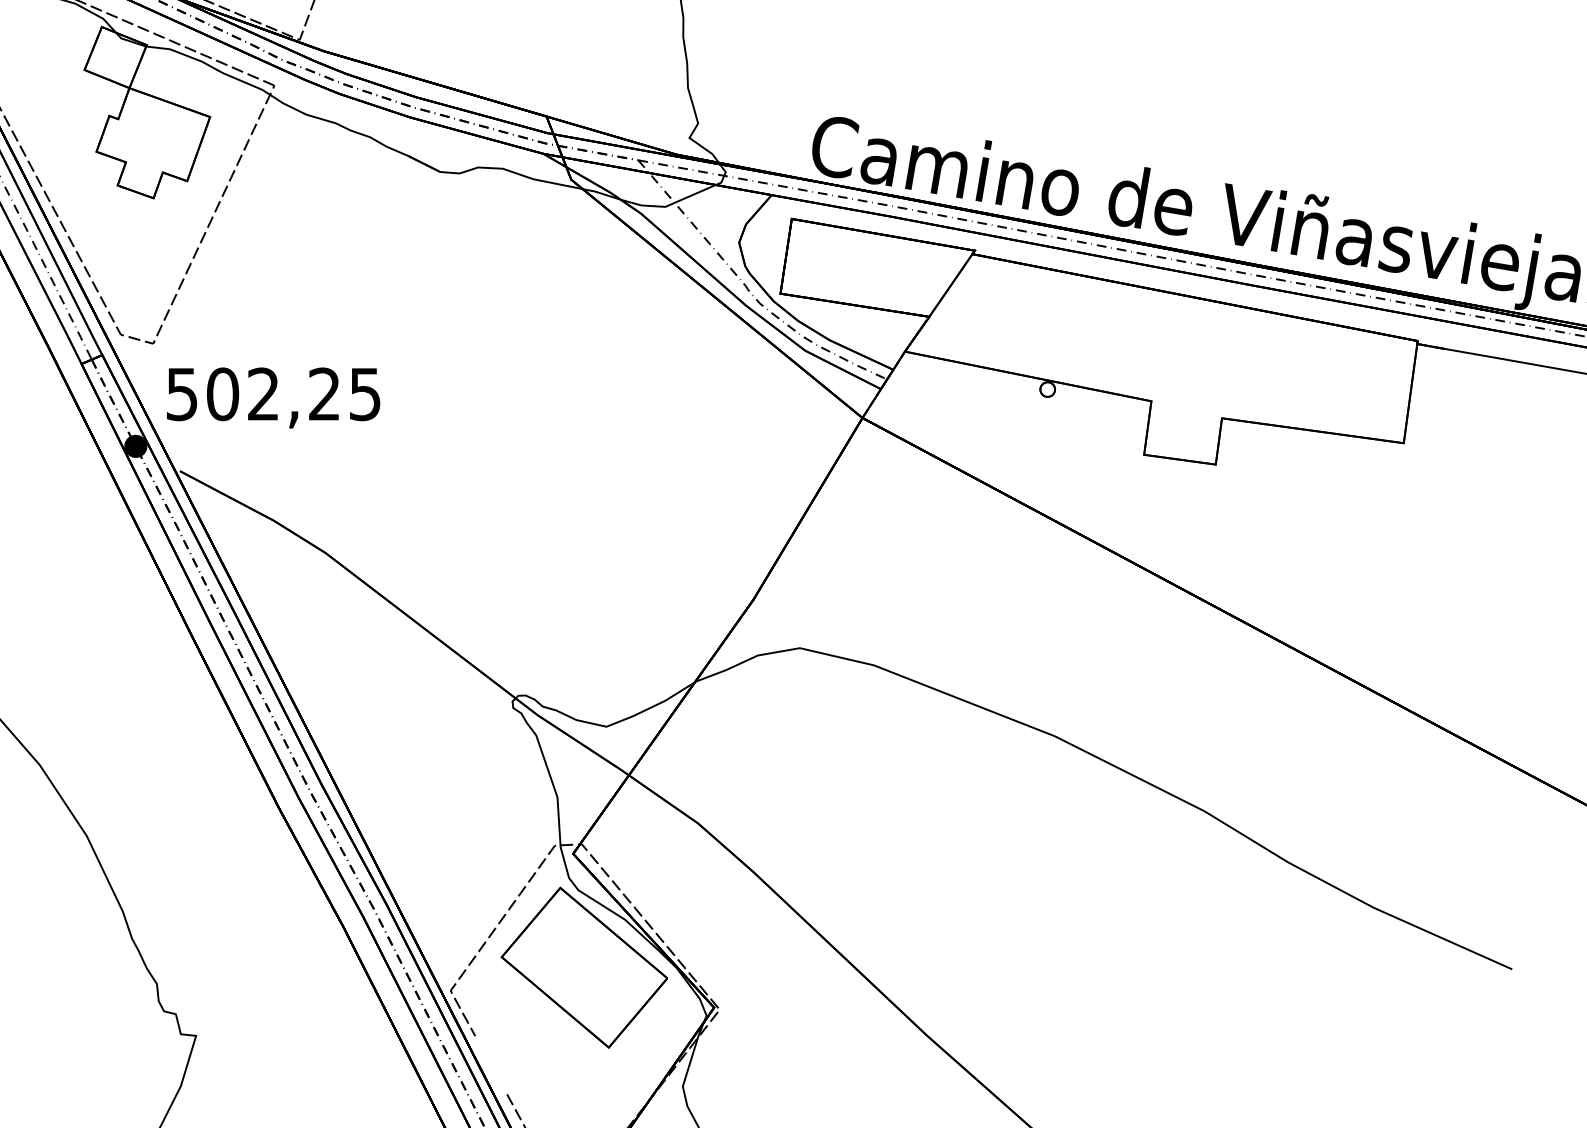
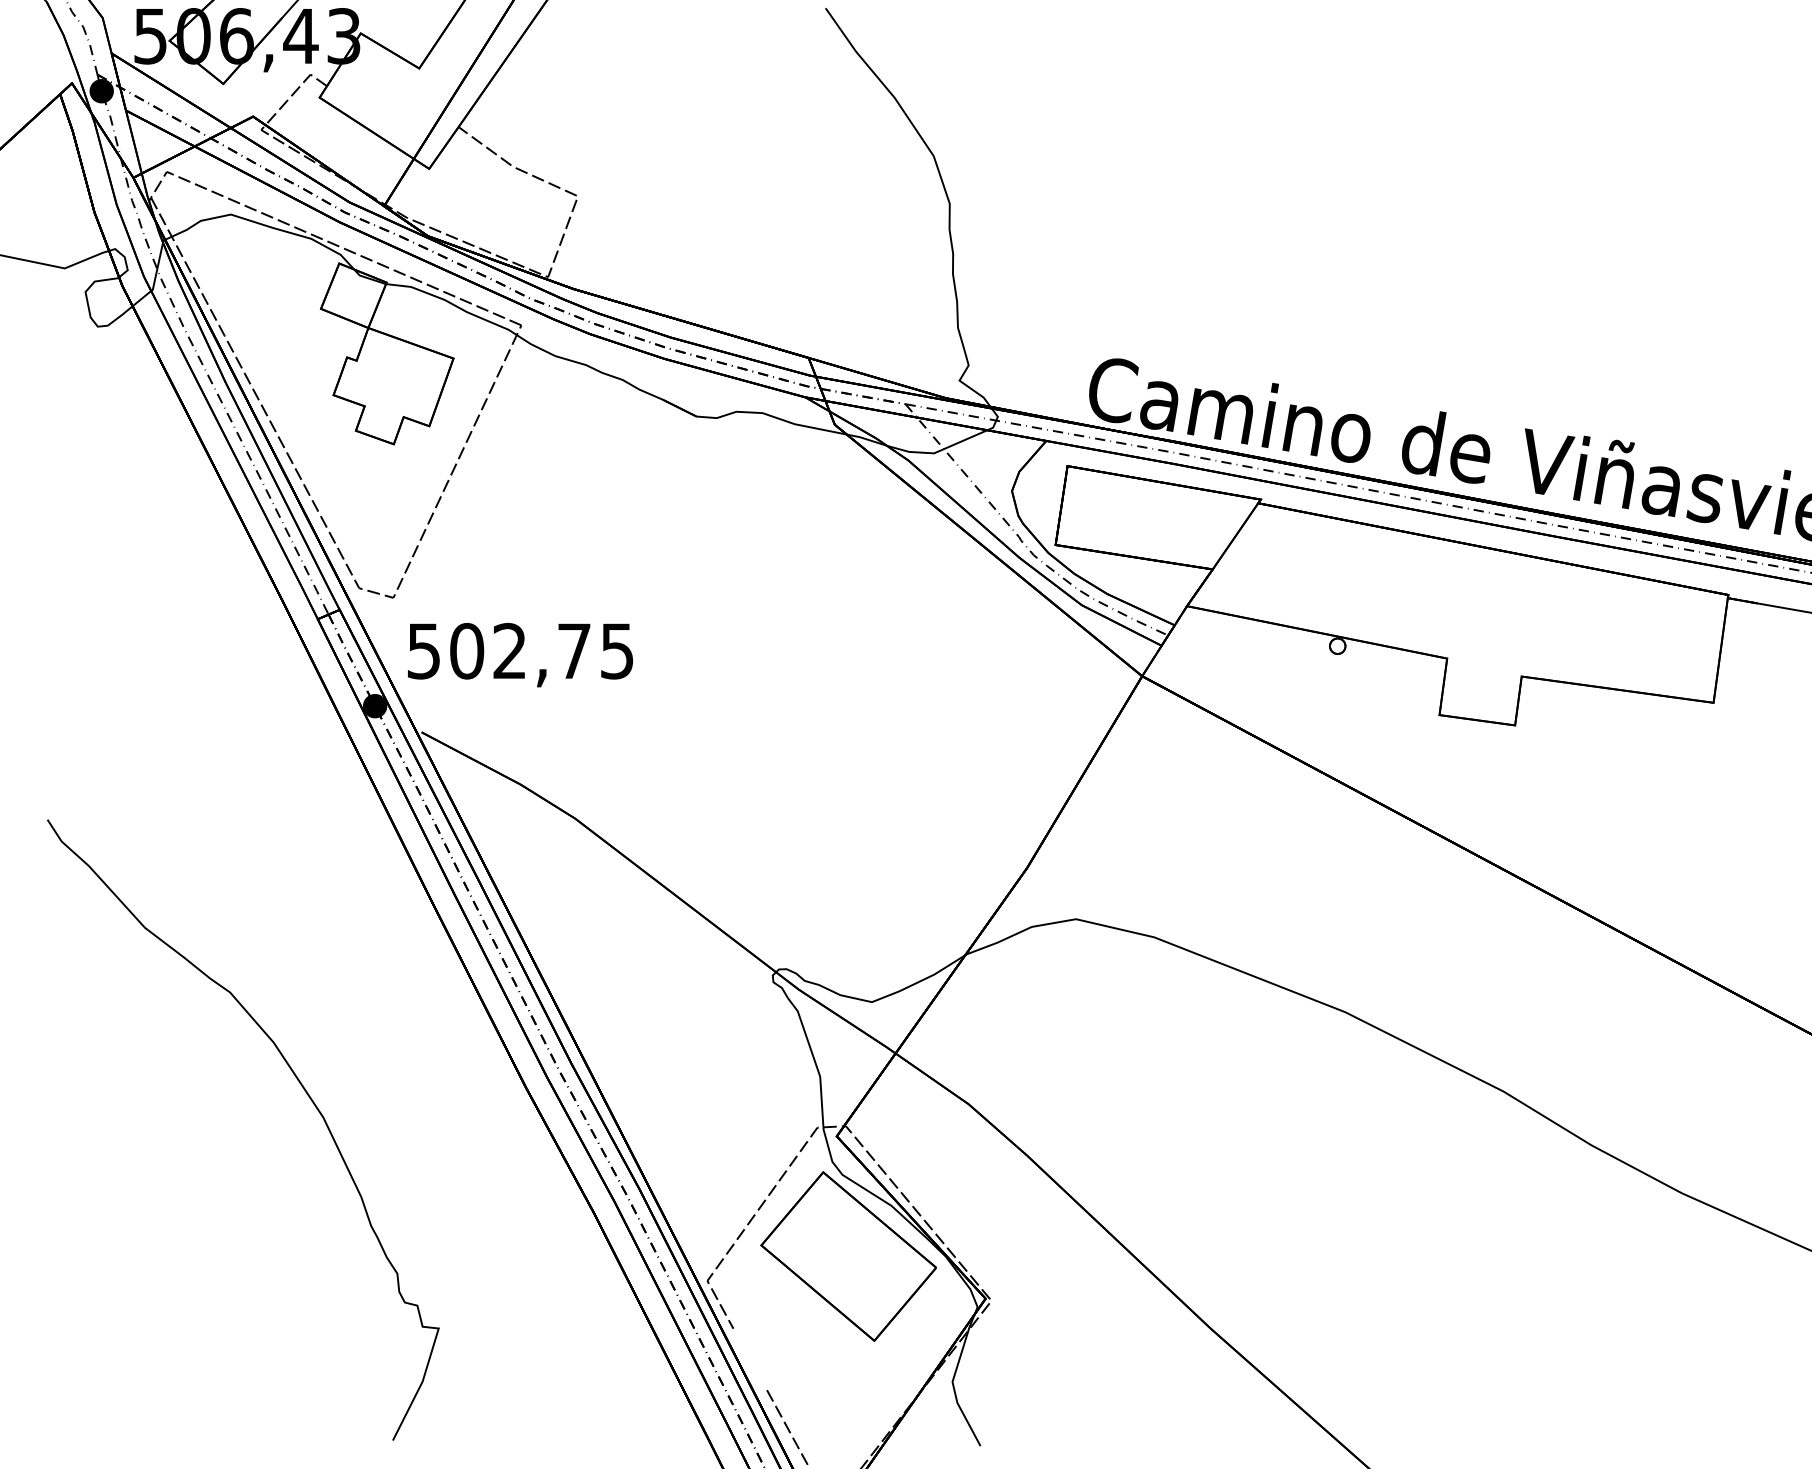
text: (324, 393) -> (574, 650), 502,25 -> 502,75

